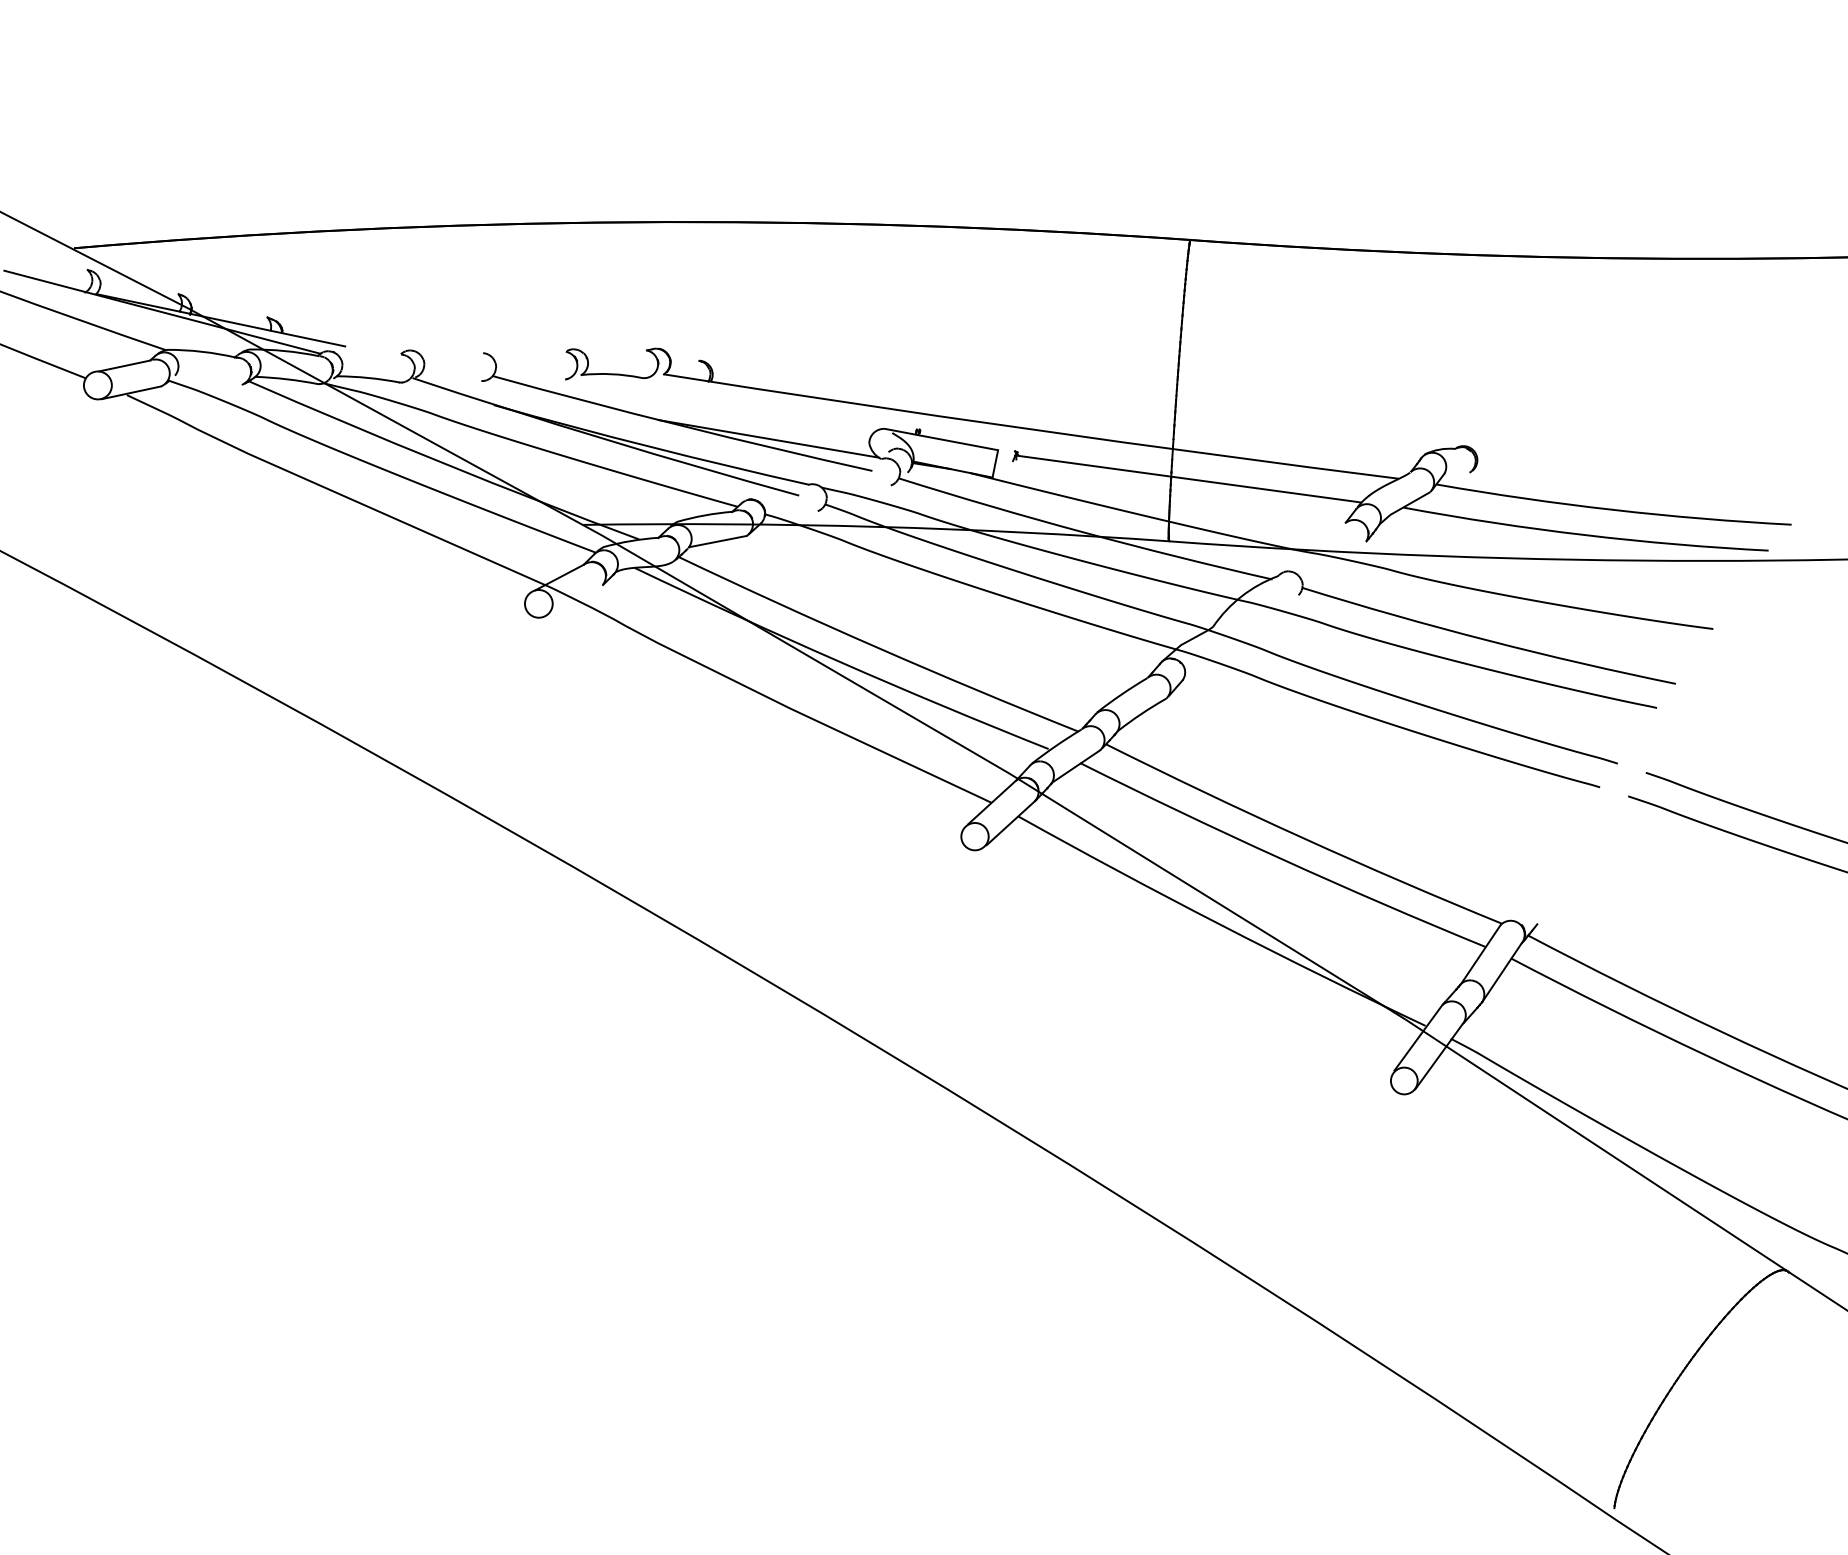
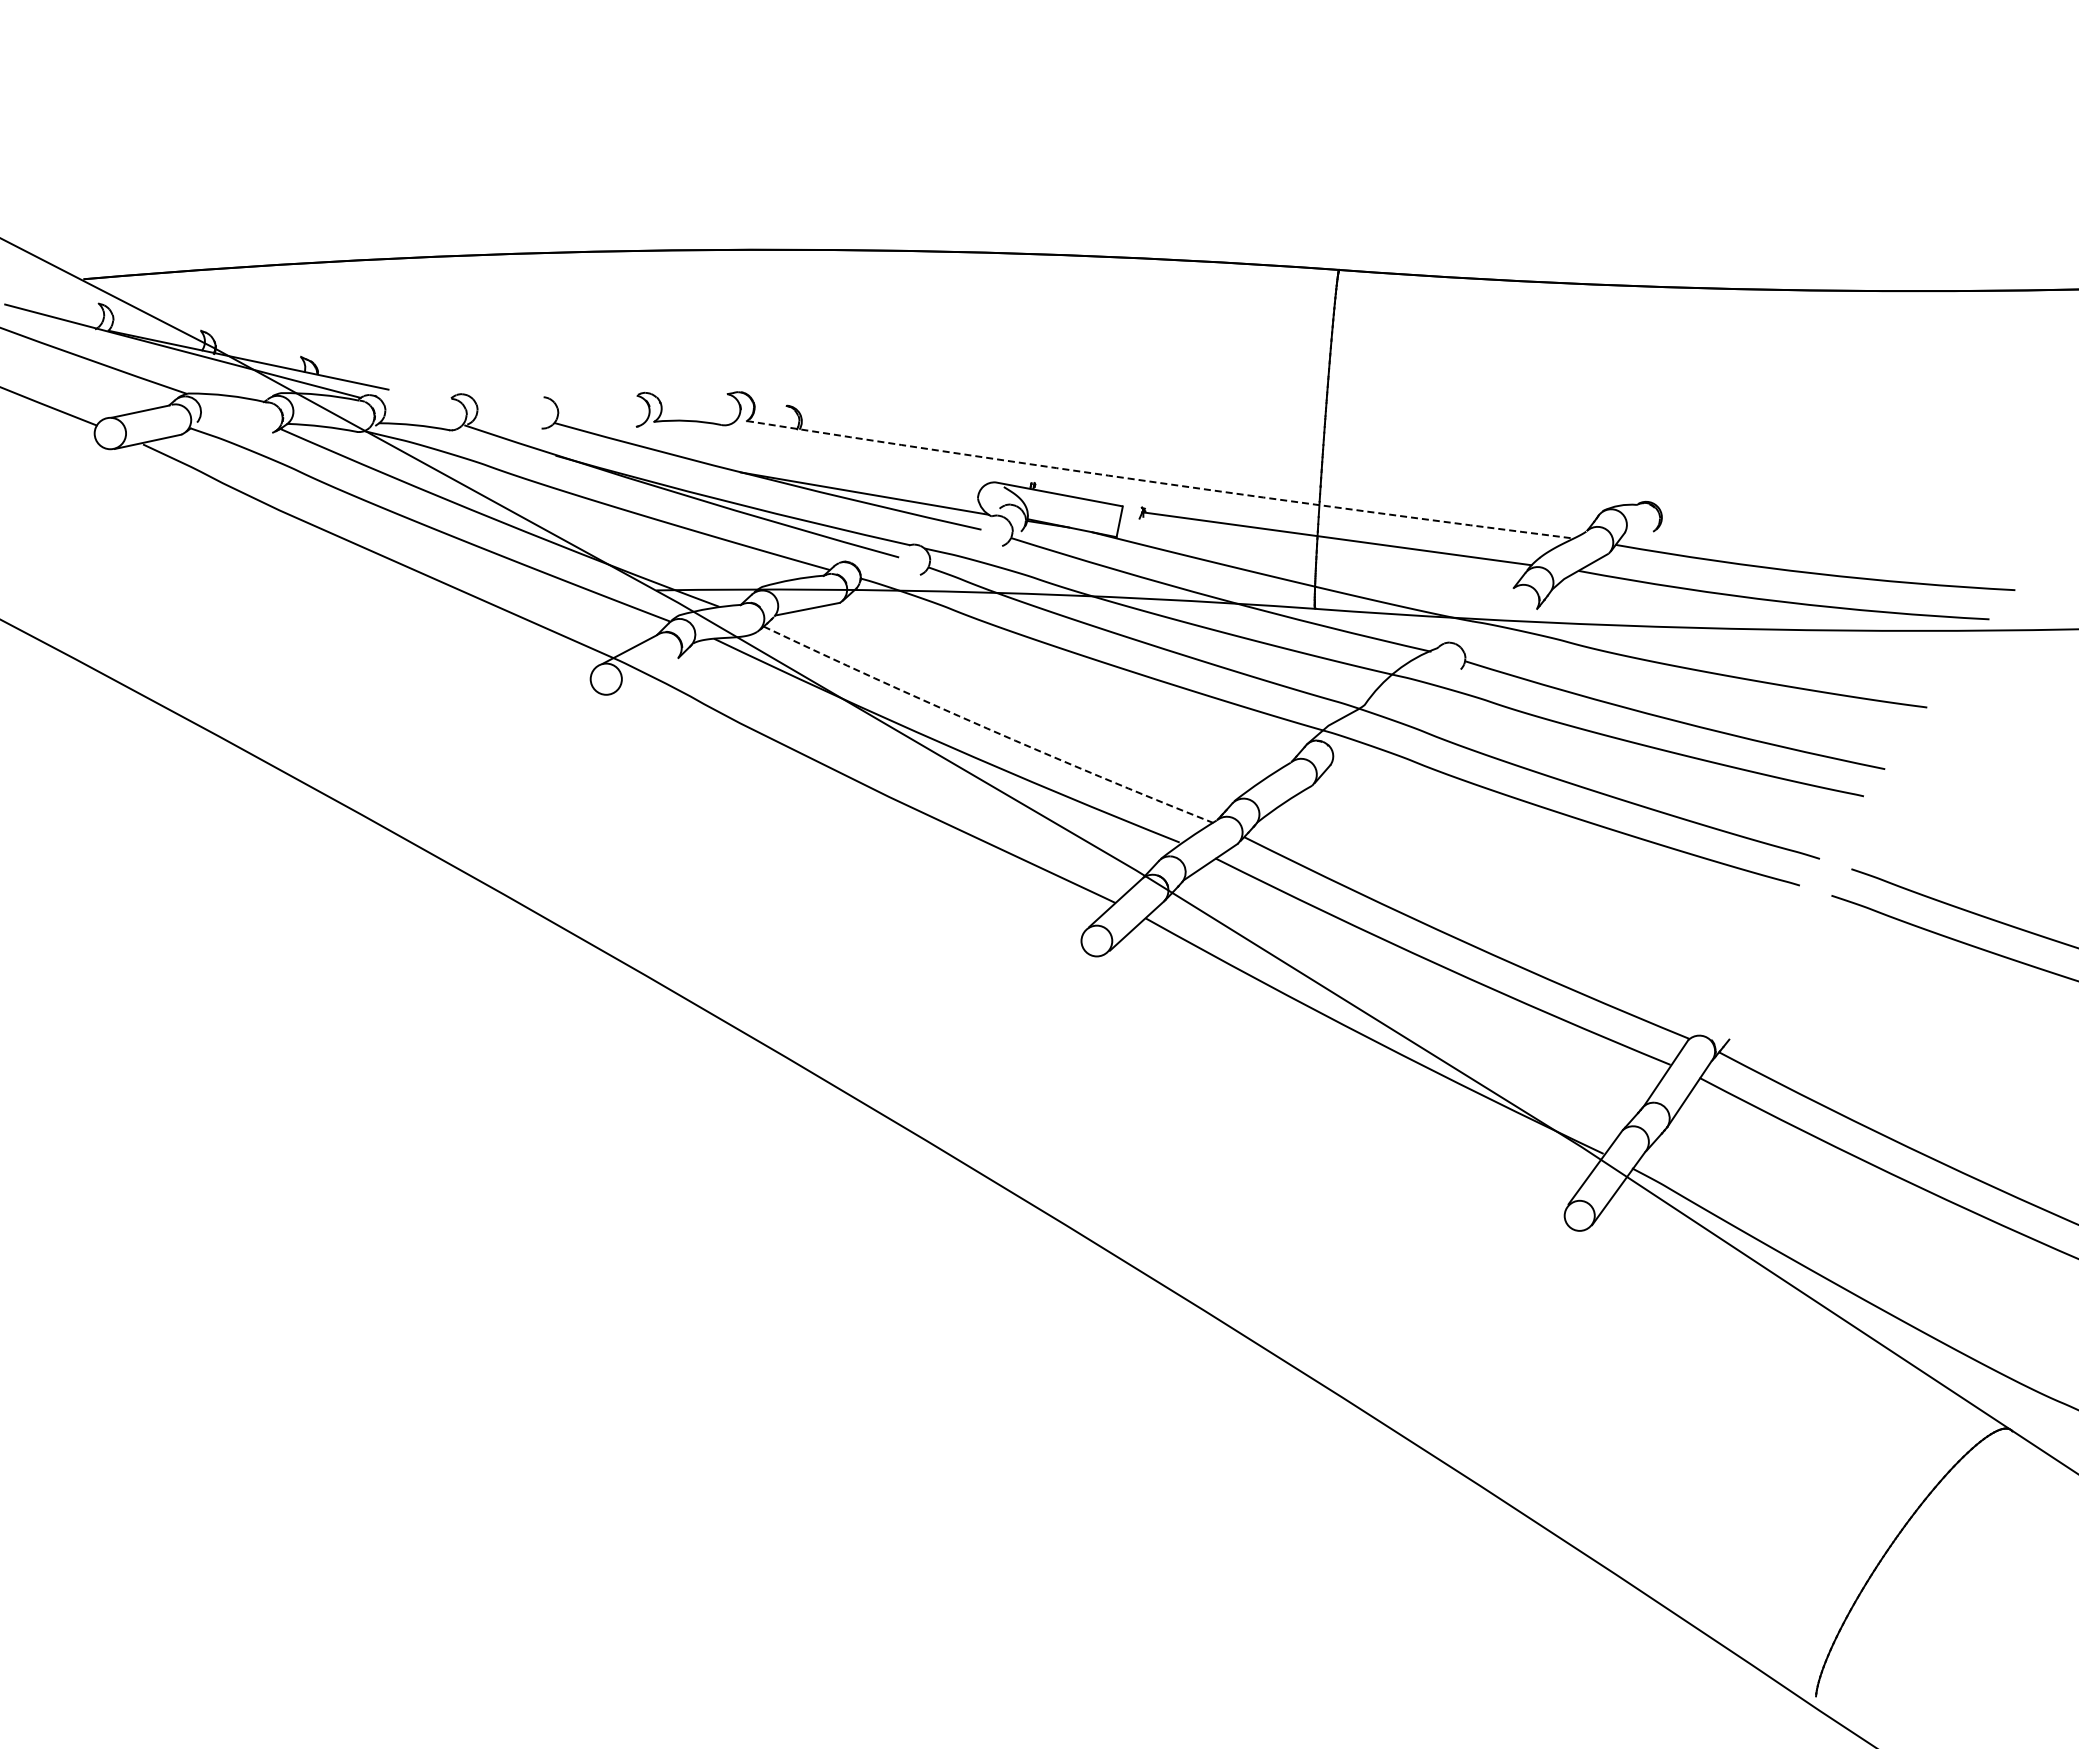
arc: (1030, 428) -> (1159, 482), solid -> dashed
arc: (877, 647) -> (987, 728), solid -> dashed

